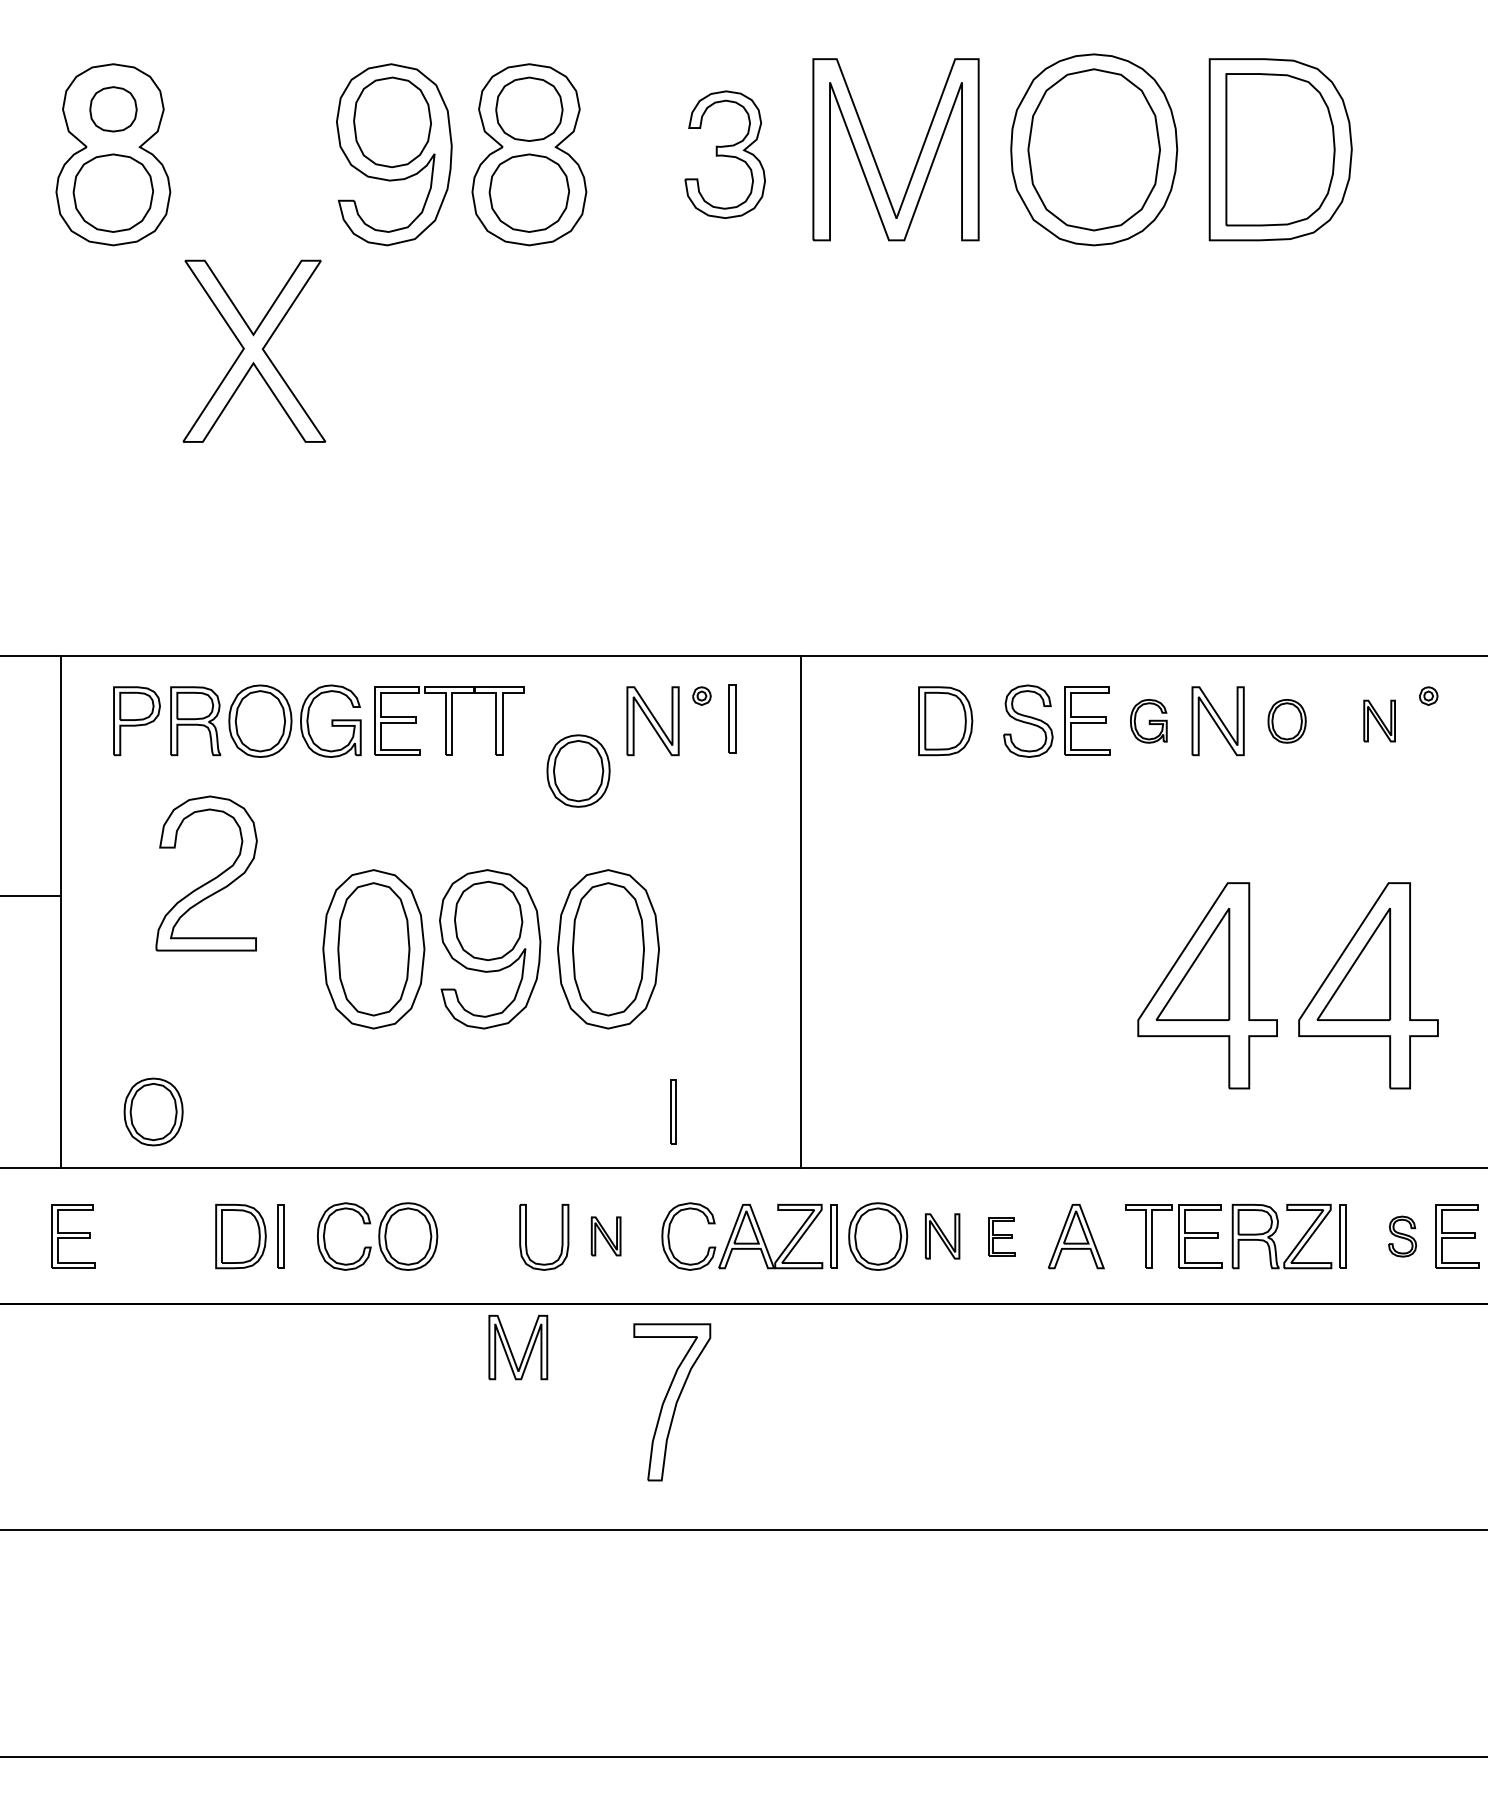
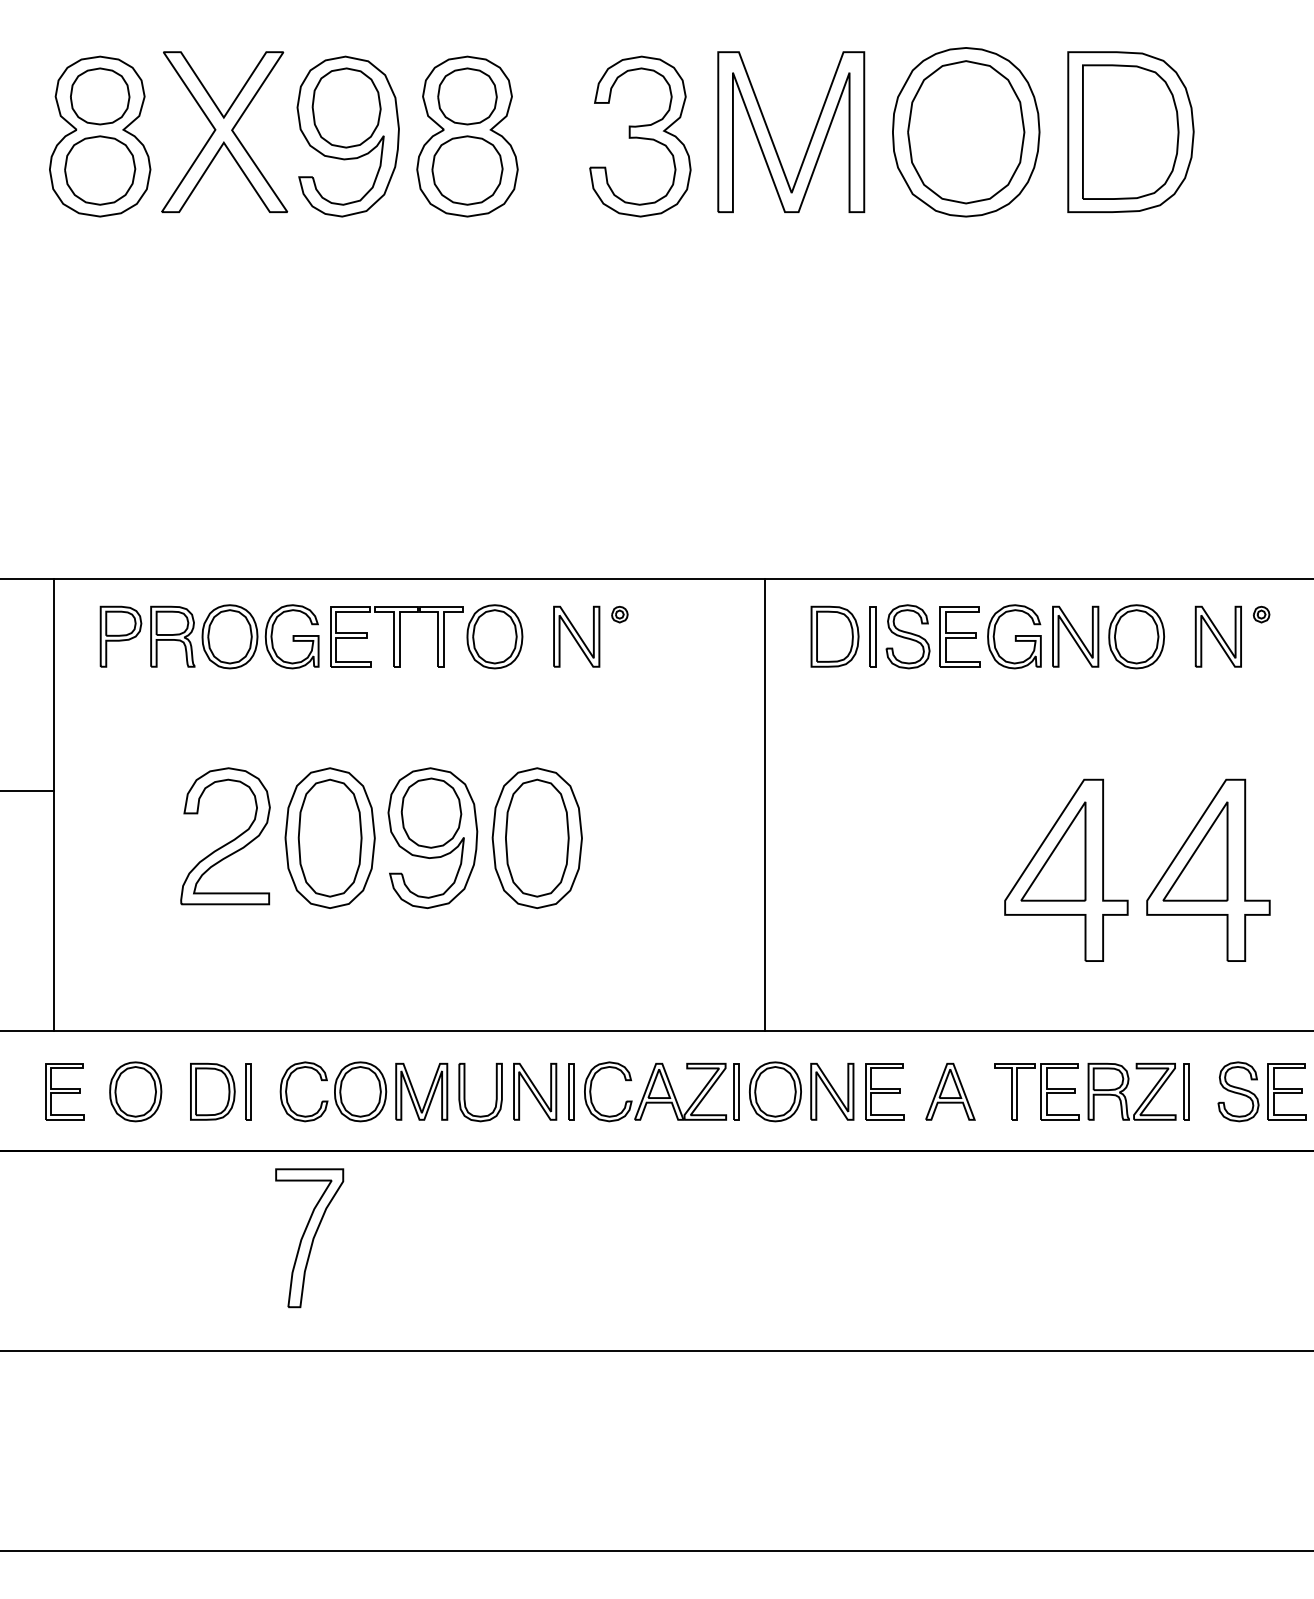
part: (113, 109) -> (100, 96), size x1.43
part: (725, 154) -> (640, 136), size x1.43
part: (254, 351) -> (224, 132), moved
part: (732, 718) -> (872, 636), moved
part: (1148, 720) -> (1014, 636), size x1.67
part: (1287, 720) -> (1136, 636), size x1.67
part: (1378, 720) -> (1217, 636), size x1.67
part: (578, 770) -> (494, 636), moved
part: (208, 880) -> (227, 842), moved
line: (800, 912) -> (764, 805), moved
part: (153, 1111) -> (135, 1091), moved
part: (673, 1111) -> (571, 1091), moved
part: (606, 1236) -> (535, 1091), size x1.67
part: (942, 1236) -> (832, 1091), size x1.43
part: (1001, 1236) -> (884, 1091), size x1.67
part: (1402, 1236) -> (1238, 1091), size x1.67
part: (511, 1348) -> (415, 1092), moved
part: (672, 1402) -> (309, 1238), moved

